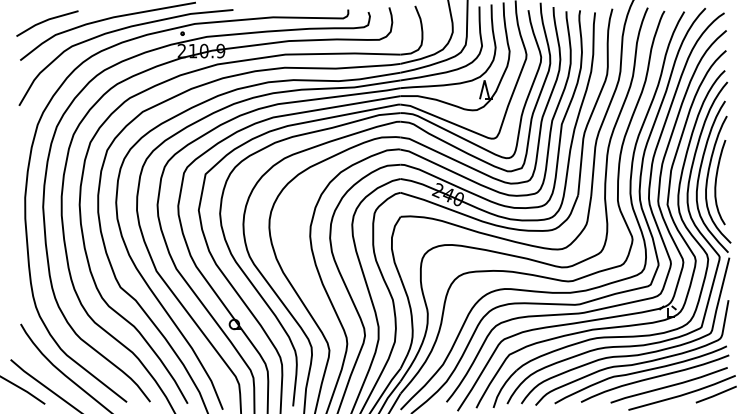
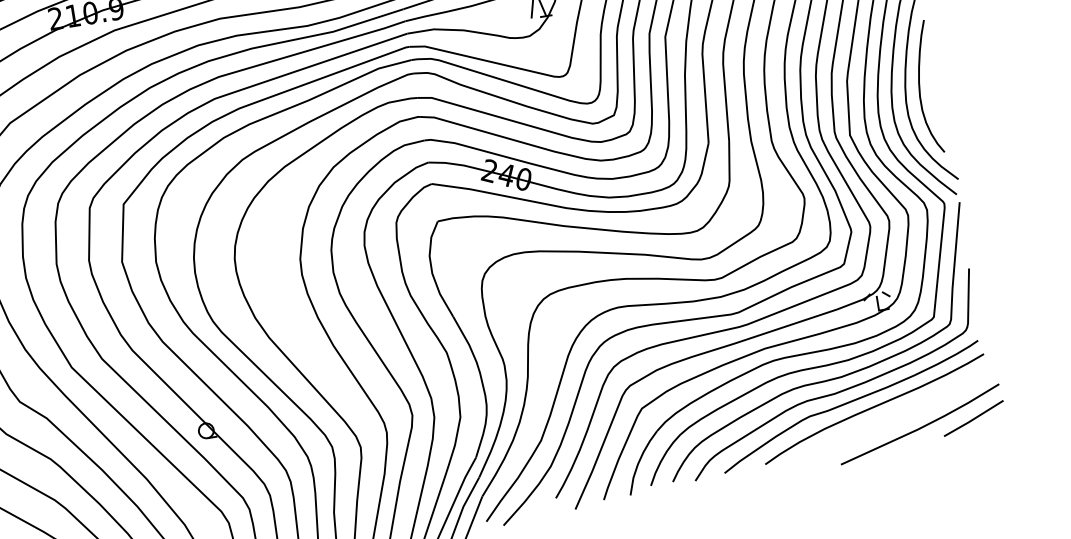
line: (668, 385) -> (897, 416), removed

